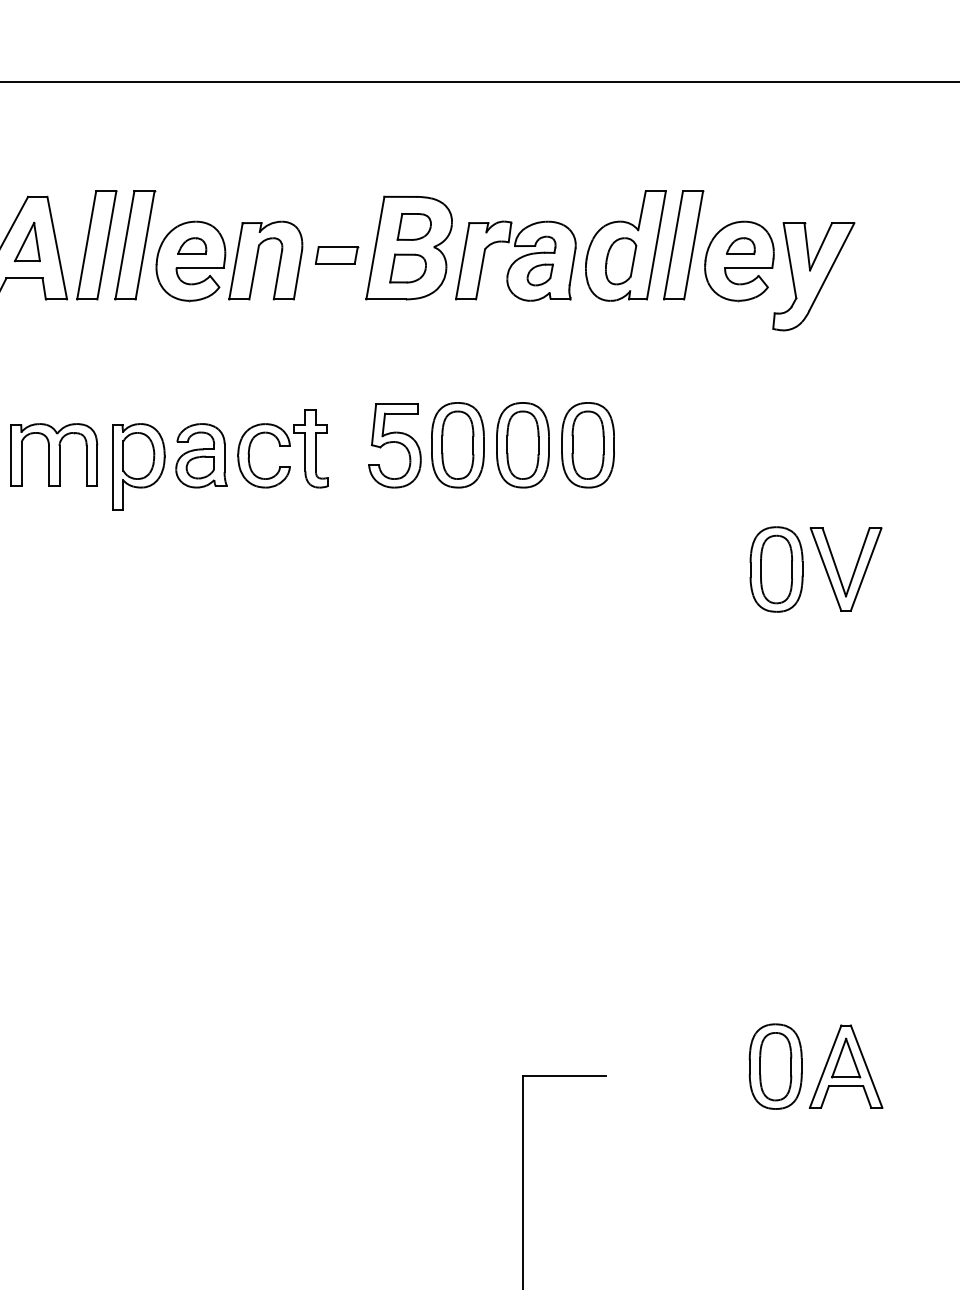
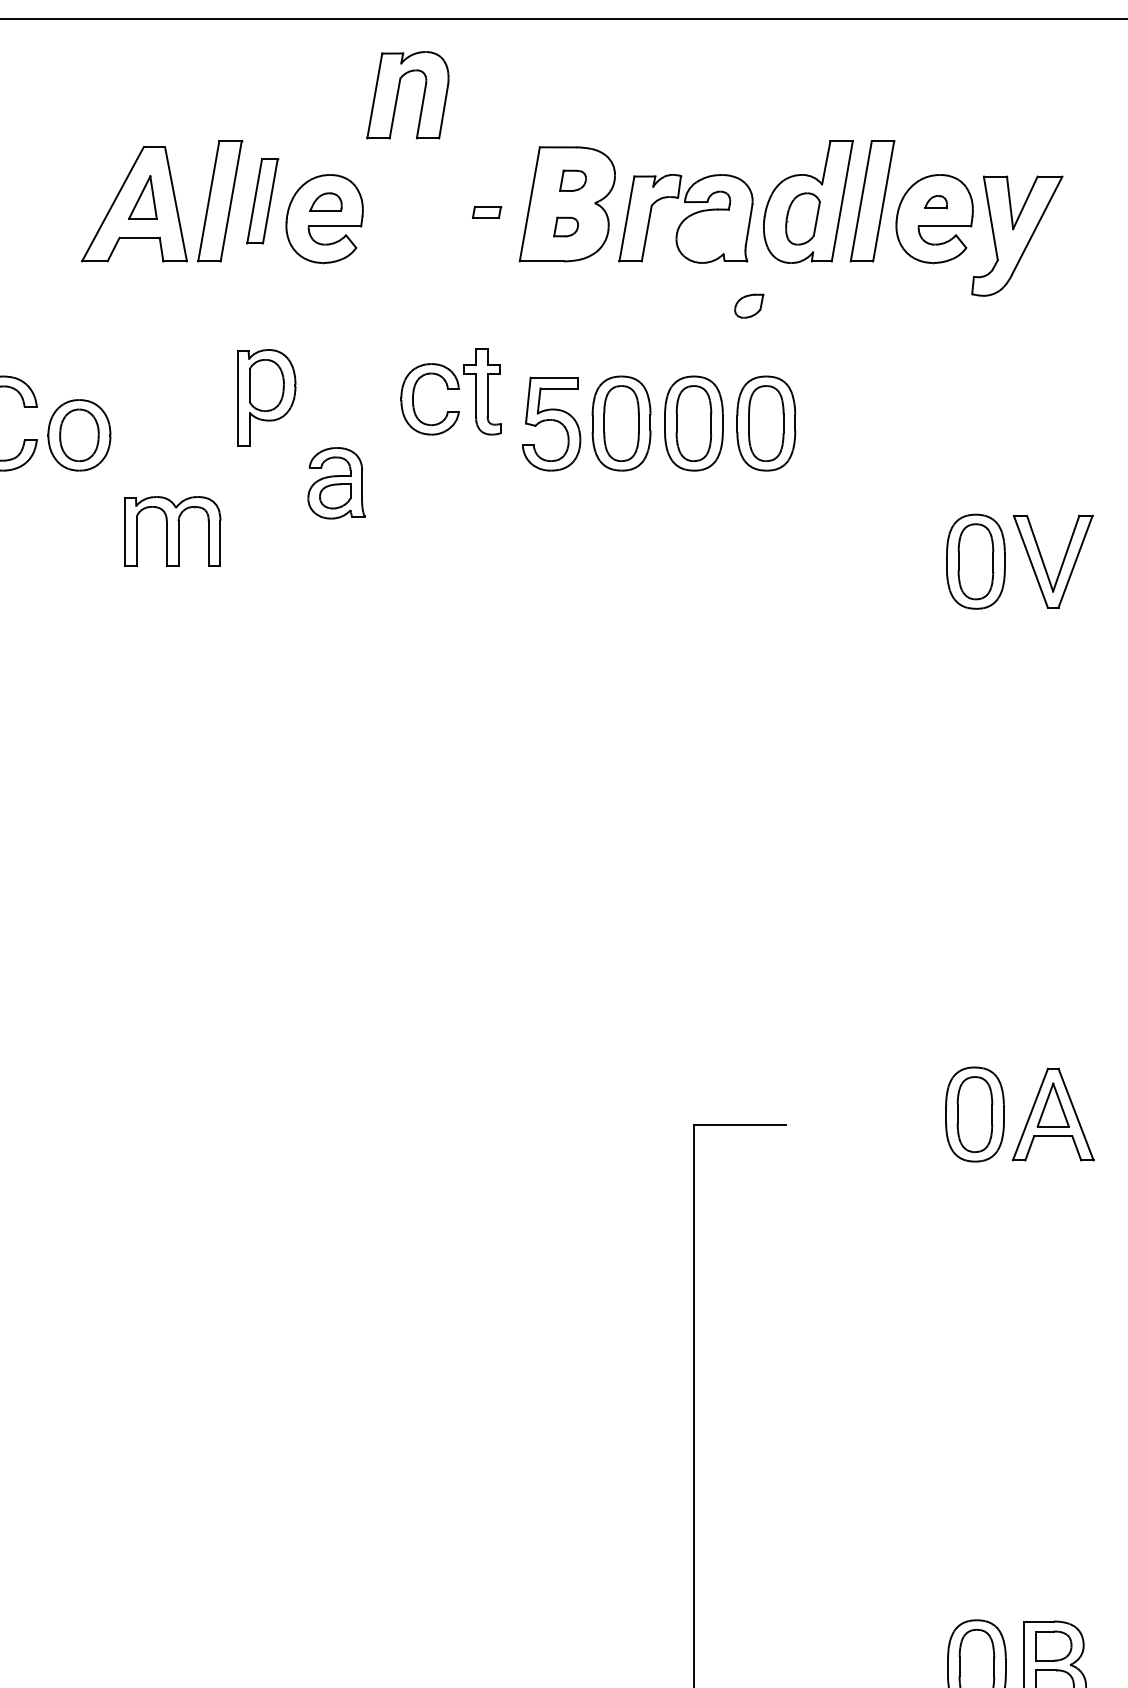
part: (413, 226) -> (572, 180), size x0.7
part: (135, 245) -> (262, 201), size x0.7
part: (740, 245) -> (935, 201), size x0.7
part: (336, 255) -> (486, 212), size x0.6
part: (257, 260) -> (398, 95), moved
part: (407, 268) -> (565, 226), size x0.6
part: (540, 274) -> (749, 305), moved
part: (282, 448) -> (450, 391), moved
part: (54, 455) -> (172, 531), moved
part: (201, 455) -> (336, 483), moved
part: (138, 466) -> (266, 397), moved

